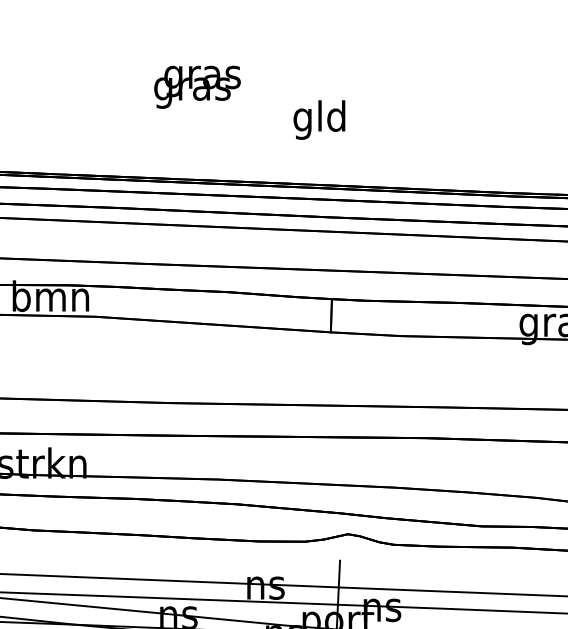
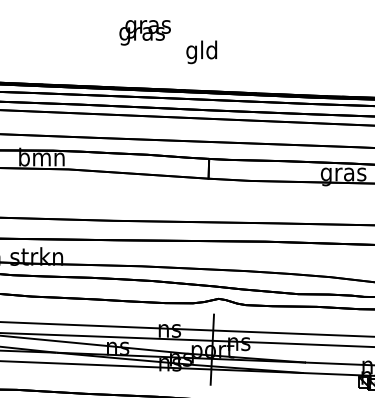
text: (196, 86) -> (144, 32), moved

